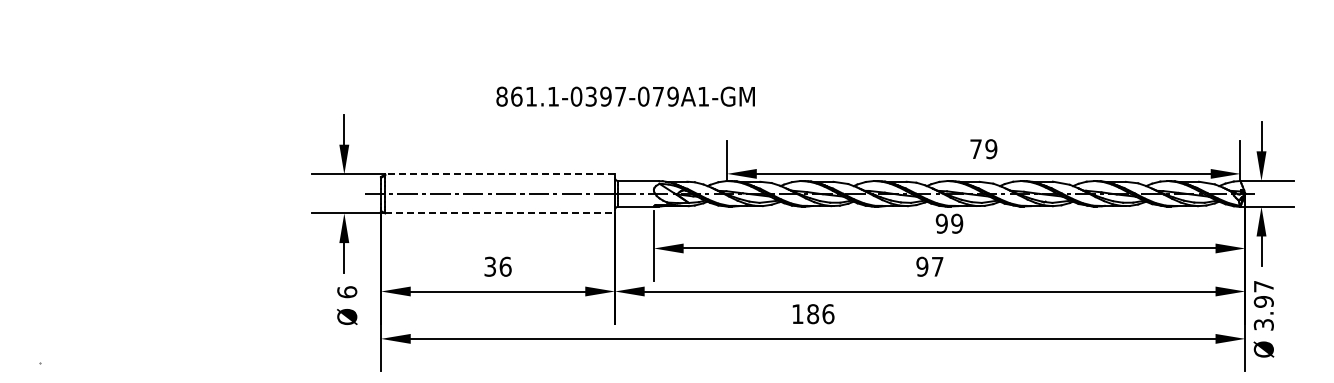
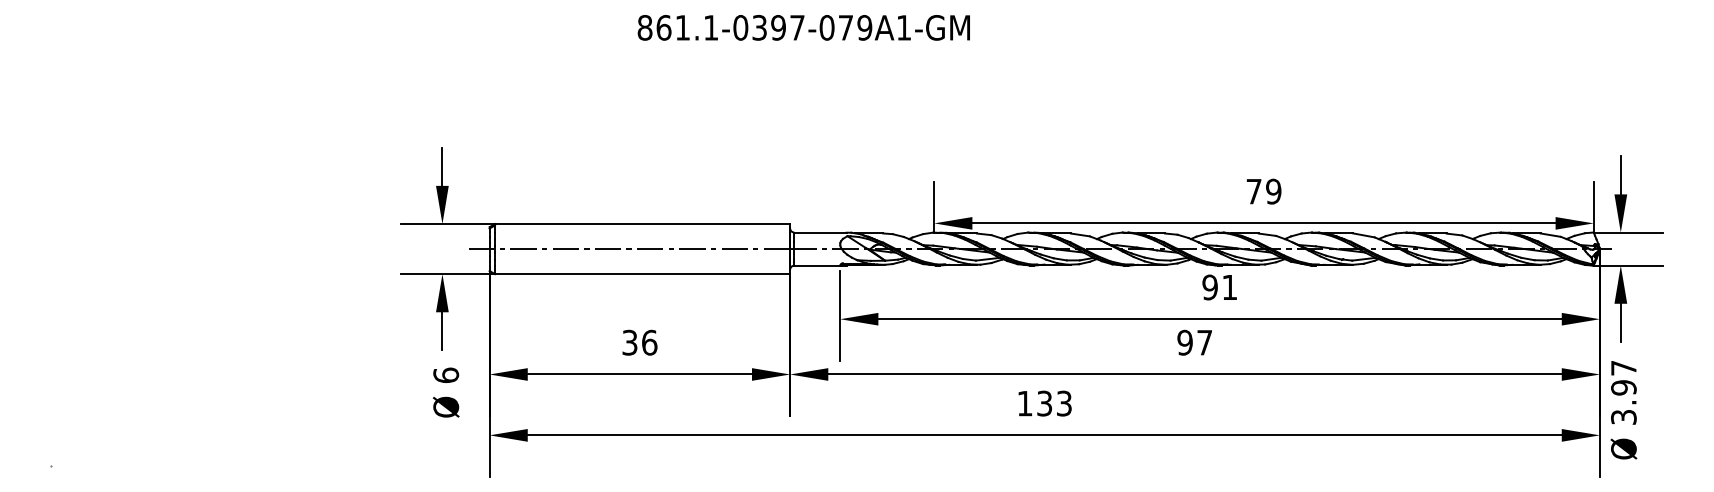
text: (625, 96) -> (803, 27), moved
line: (500, 174) -> (643, 224), dashed -> solid
line: (500, 213) -> (643, 274), dashed -> solid
text: (957, 223) -> (1230, 287), 99 -> 91
text: (820, 314) -> (1054, 404), 186 -> 133

